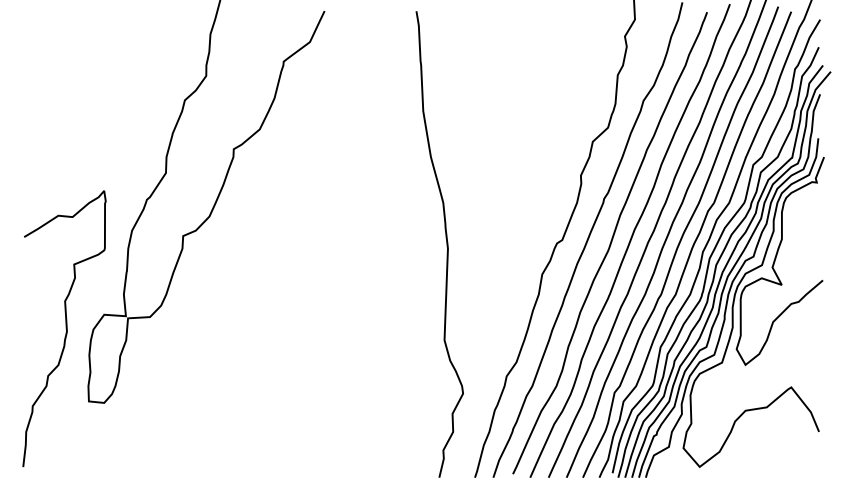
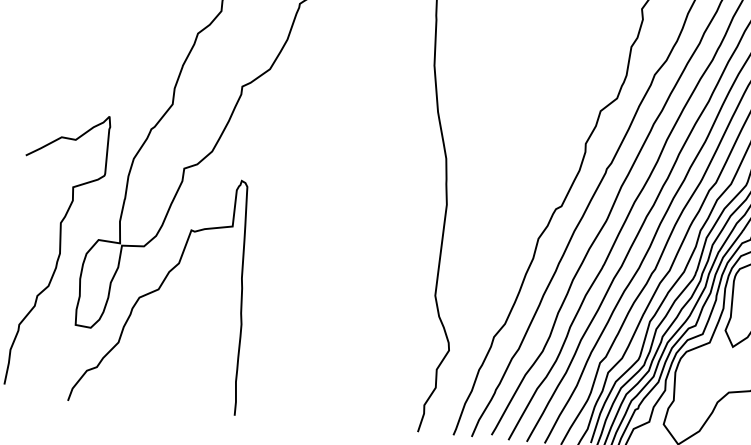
curve: (169, 358) -> (159, 289), added

